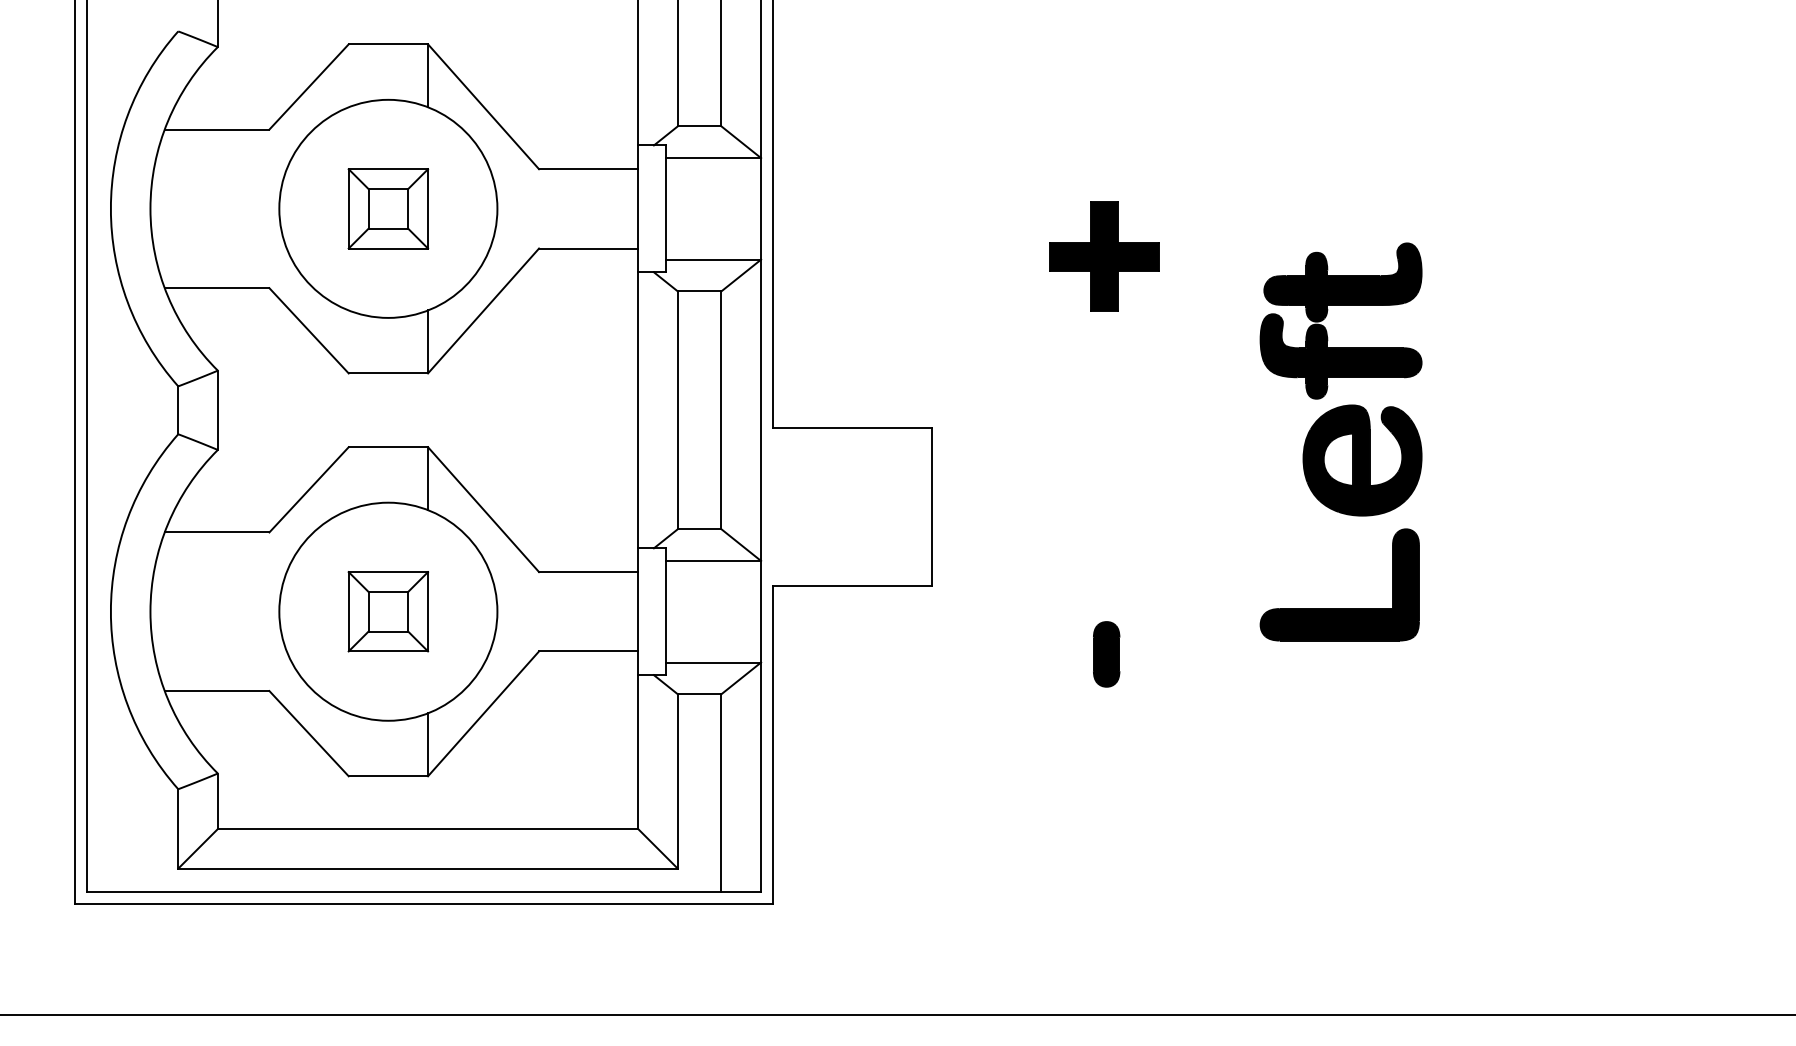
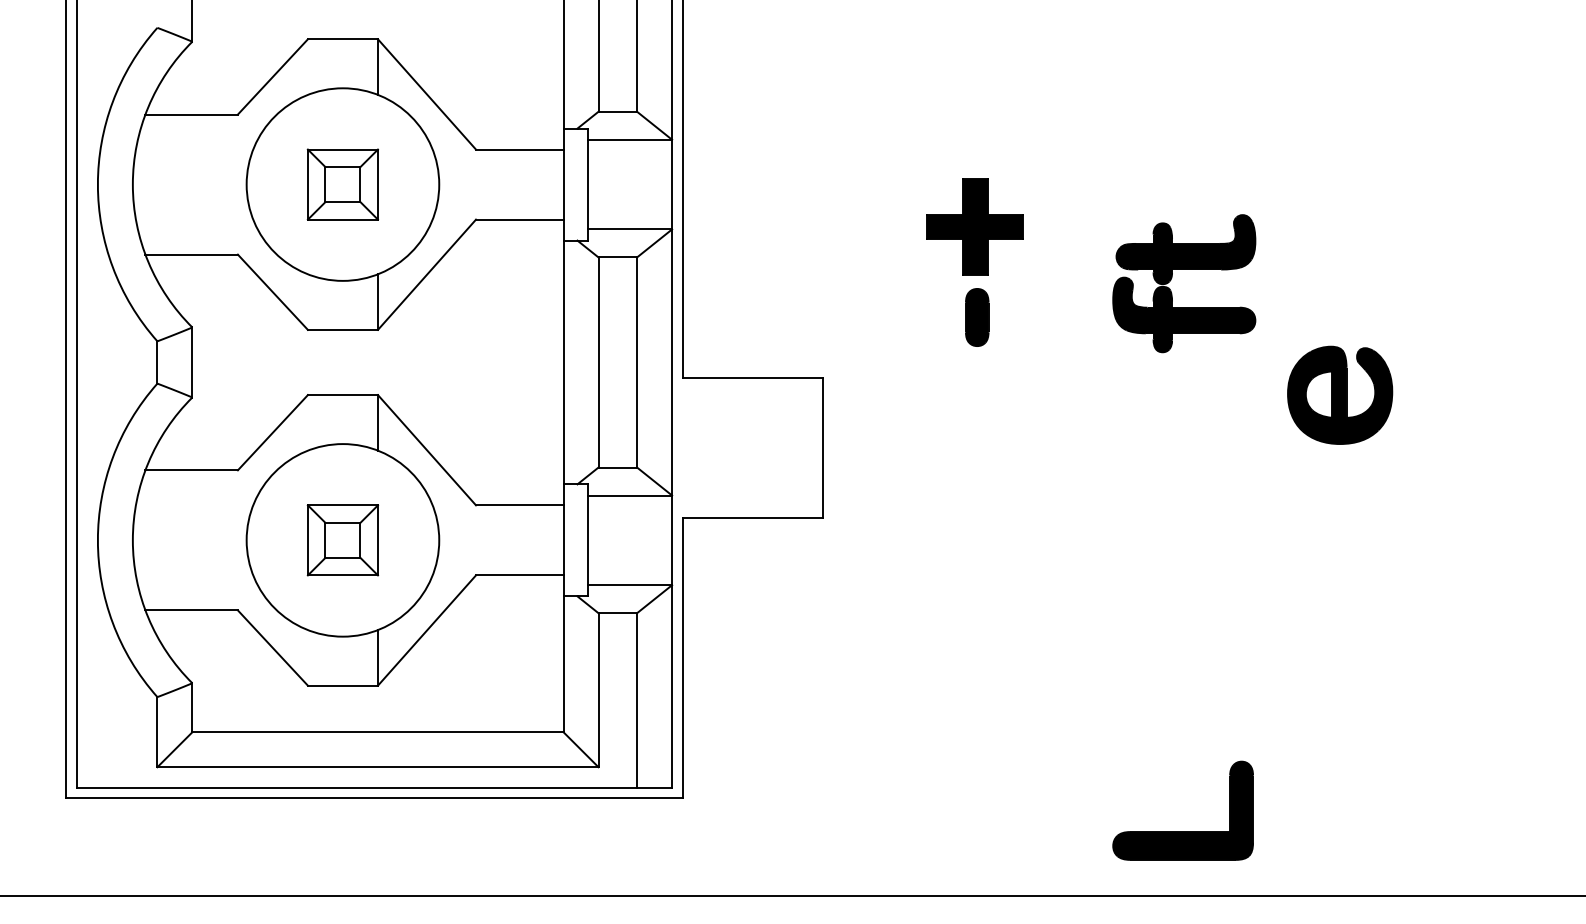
part: (1362, 460) -> (1340, 395), moved
part: (1339, 608) -> (1182, 831), moved
part: (1106, 654) -> (977, 317), moved

